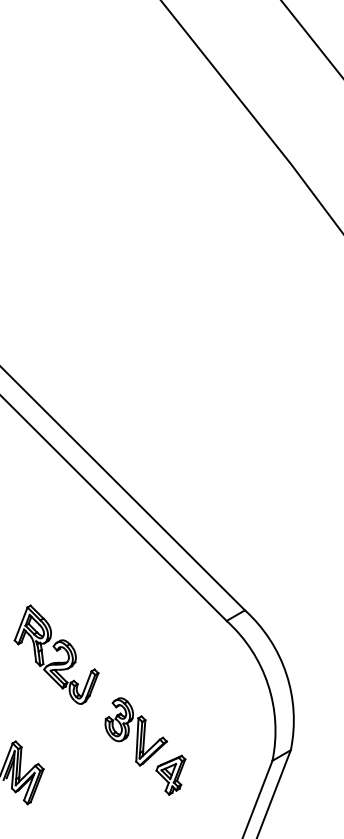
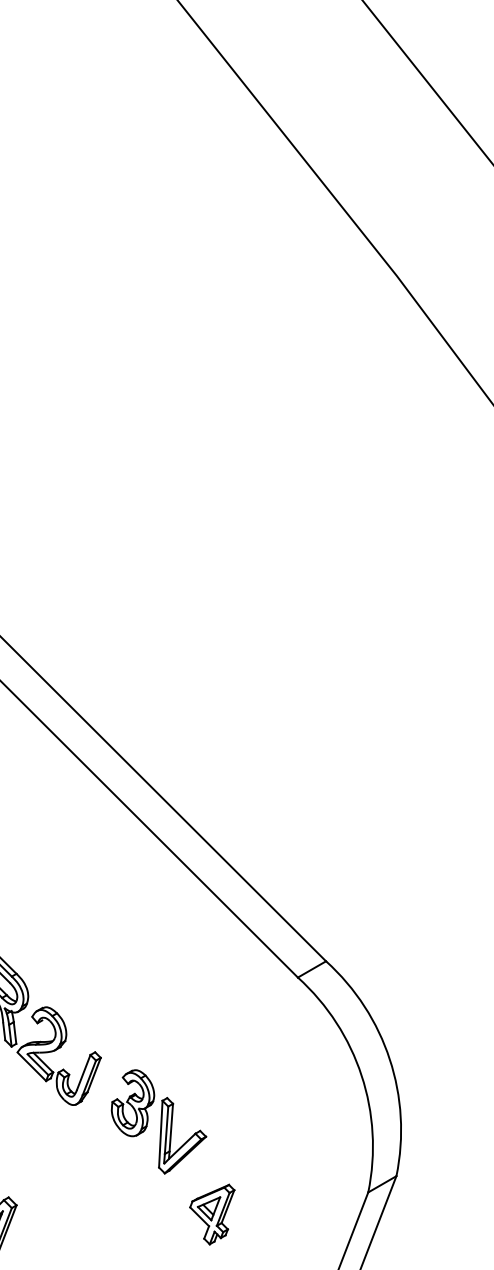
part: (135, 731) -> (157, 1121), moved

